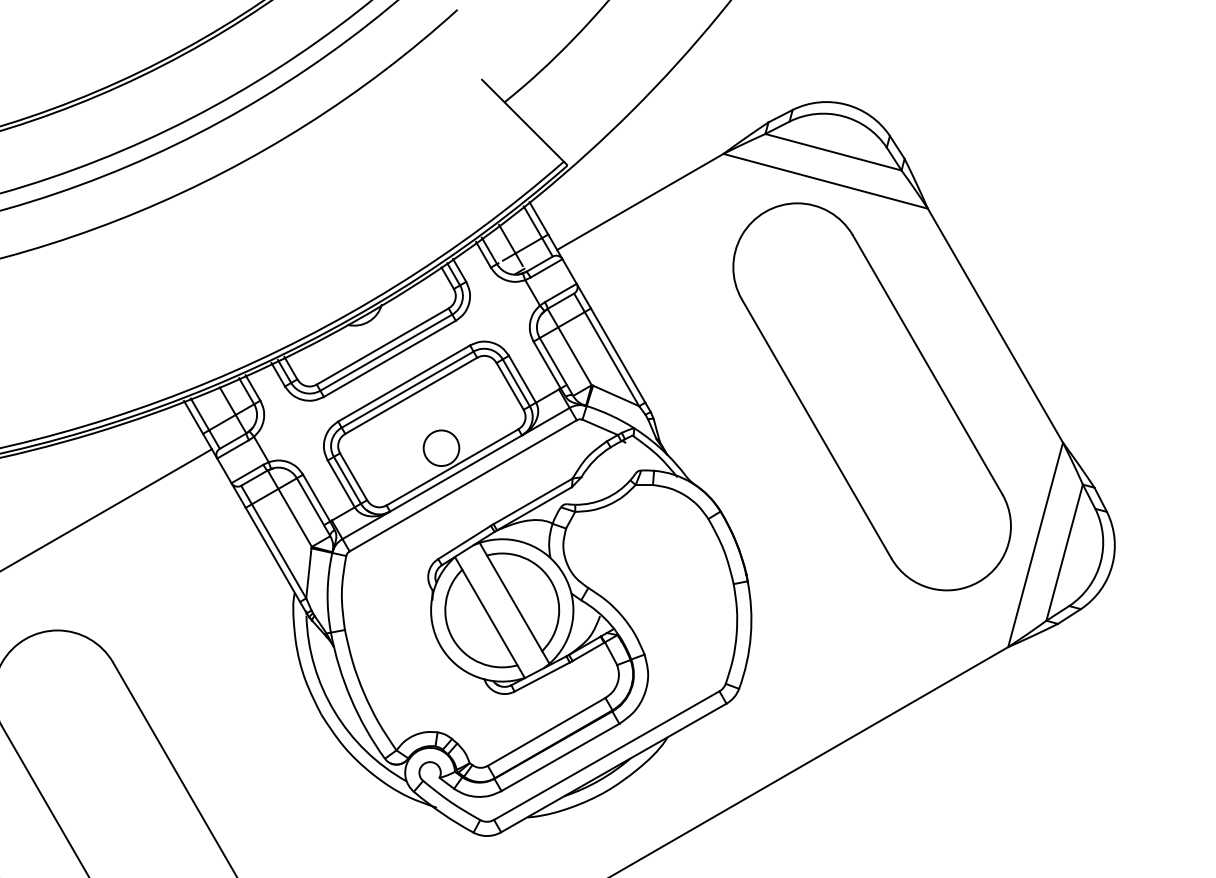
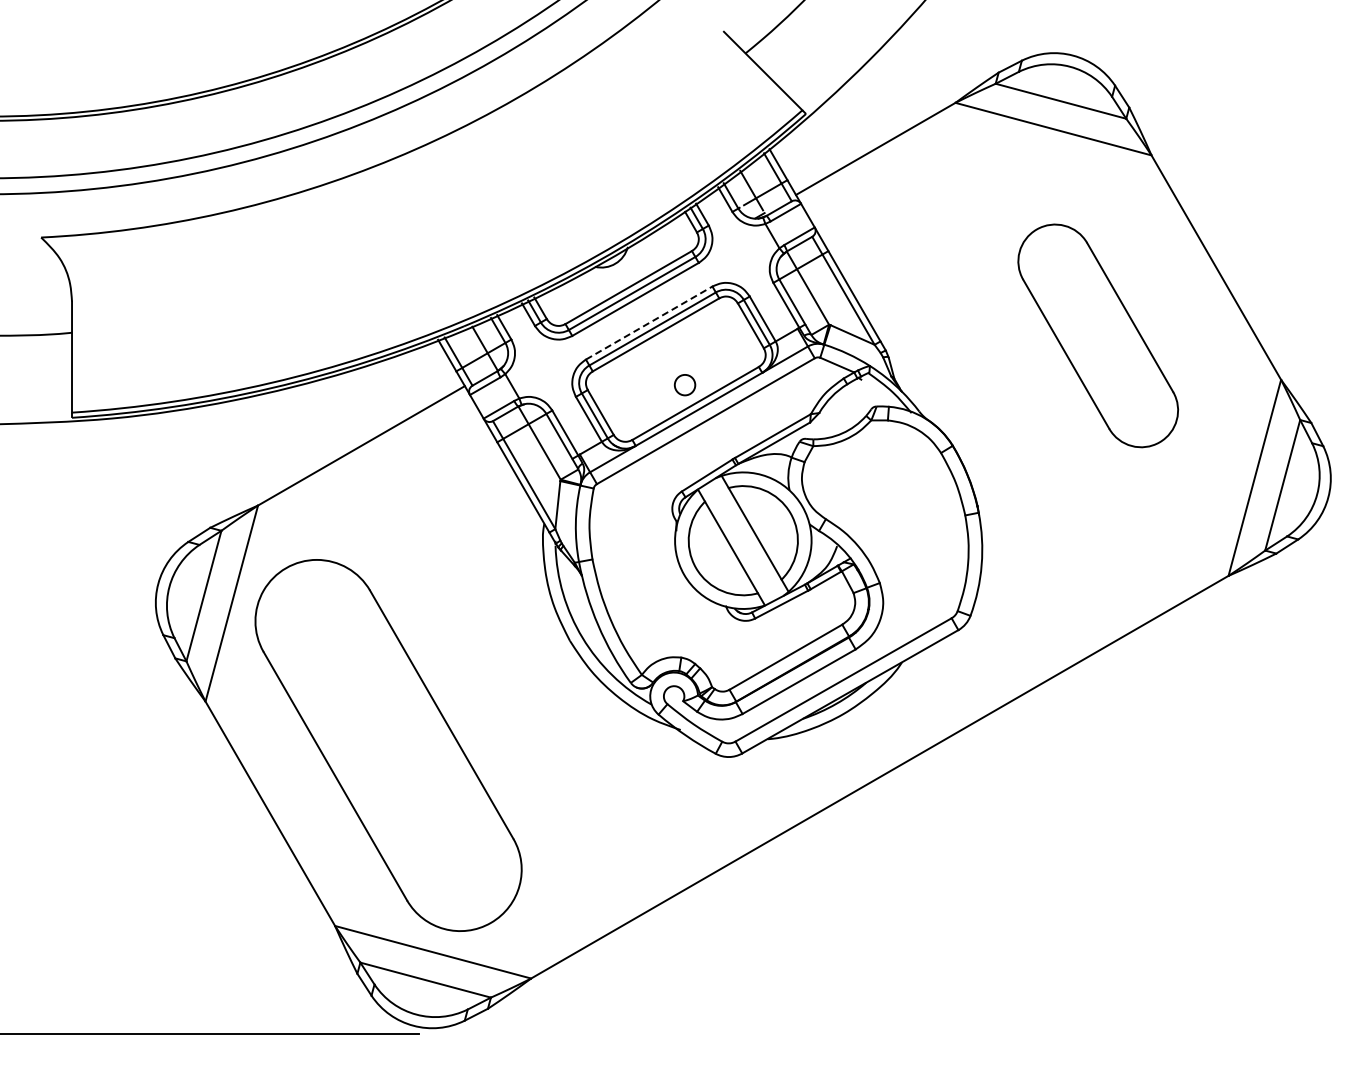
line: (404, 382) -> (649, 322), solid -> dashed
part: (872, 396) -> (1098, 335), size x0.6
circle: (440, 448) -> (684, 385), size x0.6

